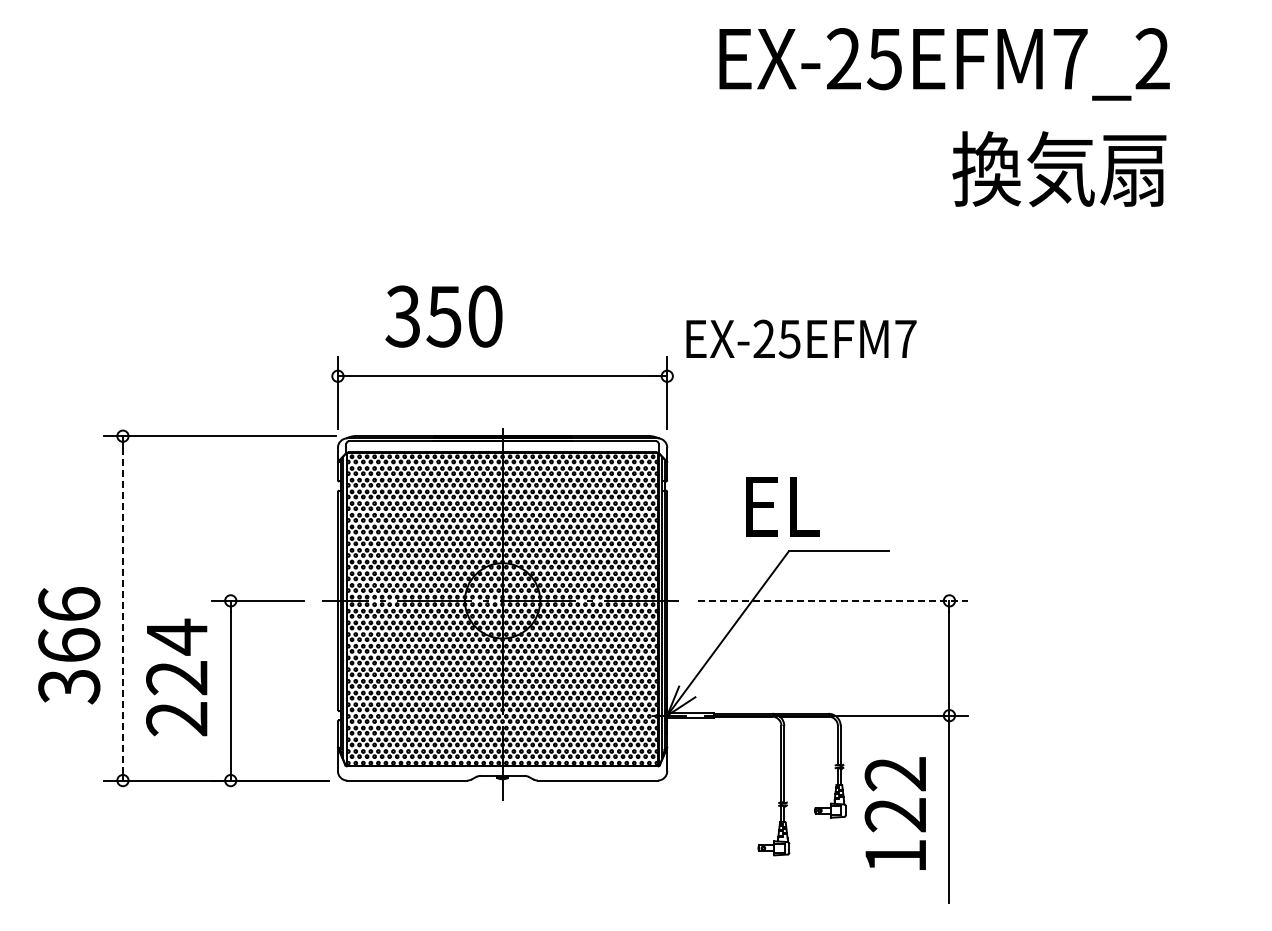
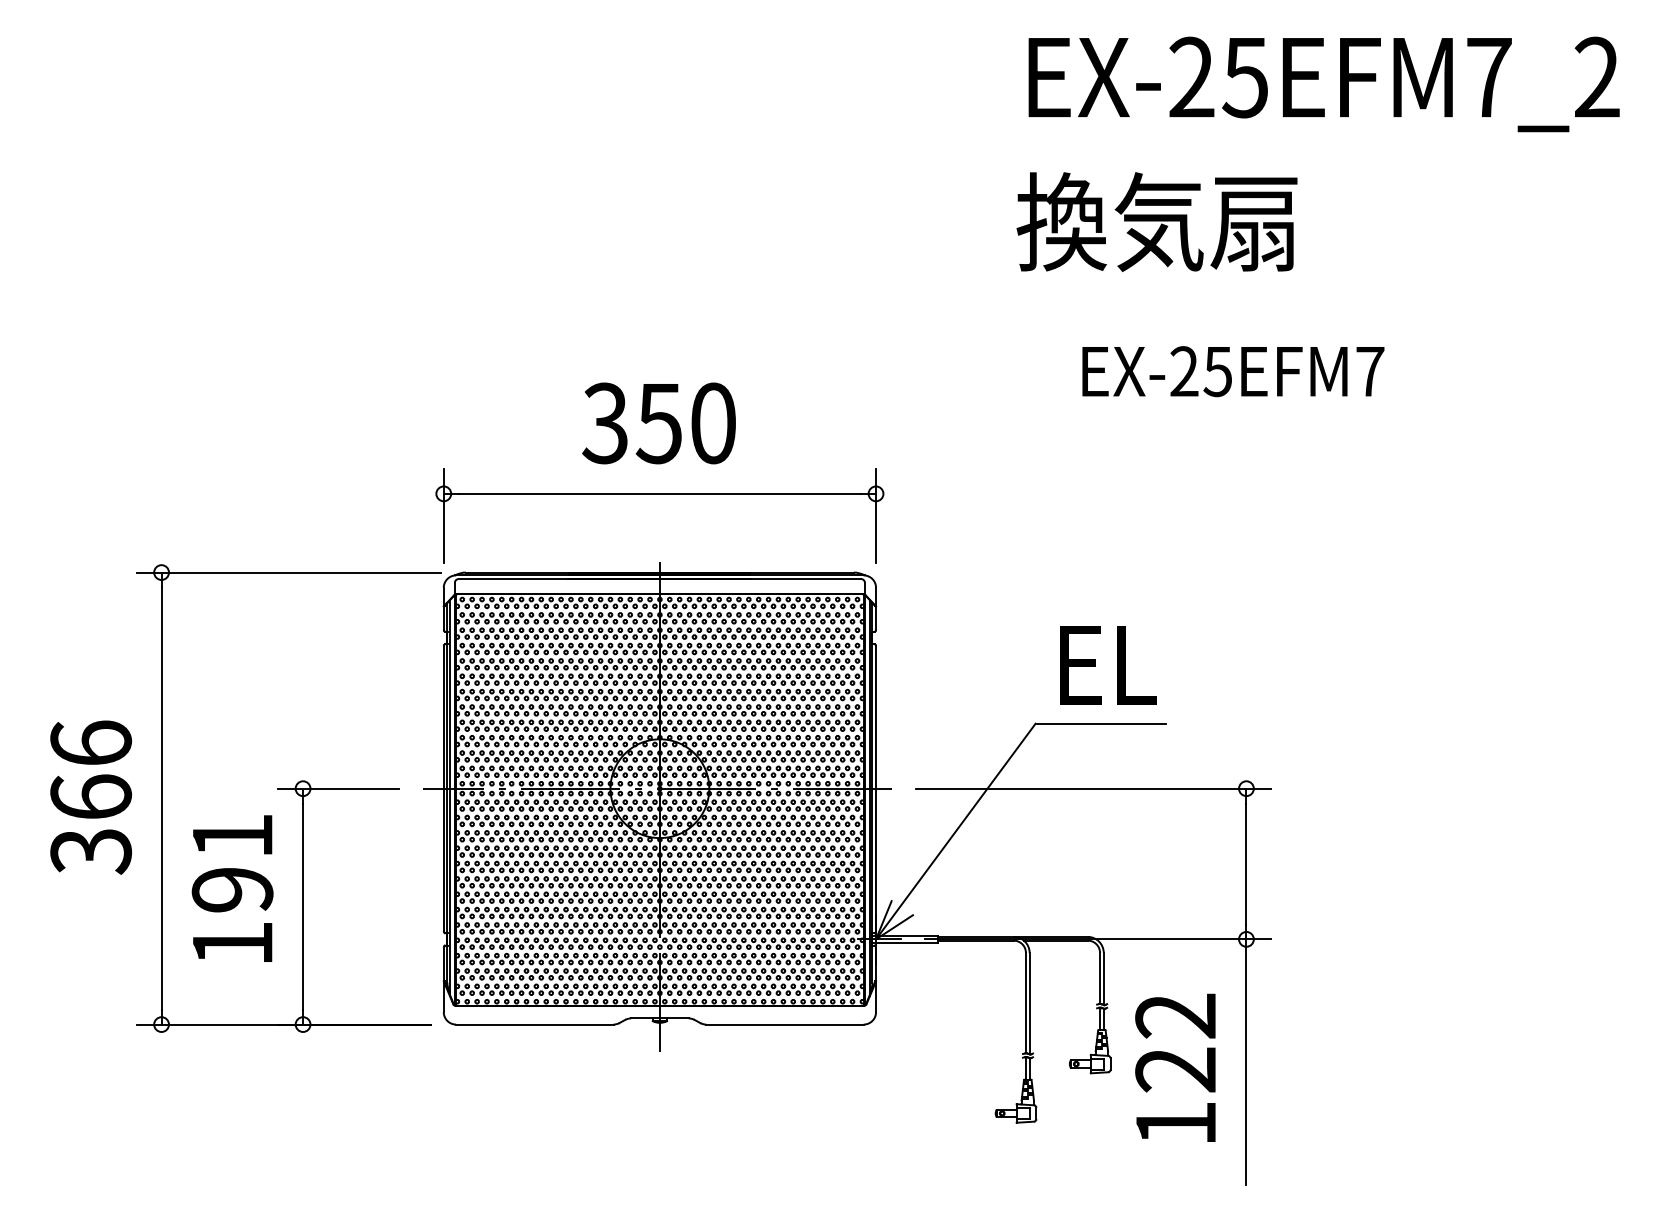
text: (944, 64) -> (1323, 84), moved
text: (1059, 169) -> (1157, 222), moved
text: (443, 316) -> (658, 423), moved
text: (801, 338) -> (1233, 370), moved
text: (782, 506) -> (1107, 664), moved
line: (833, 600) -> (1094, 788), dashed -> solid
line: (122, 608) -> (160, 798), dashed -> solid
text: (69, 645) -> (91, 797), moved
text: (177, 677) -> (233, 889), 224 -> 191

